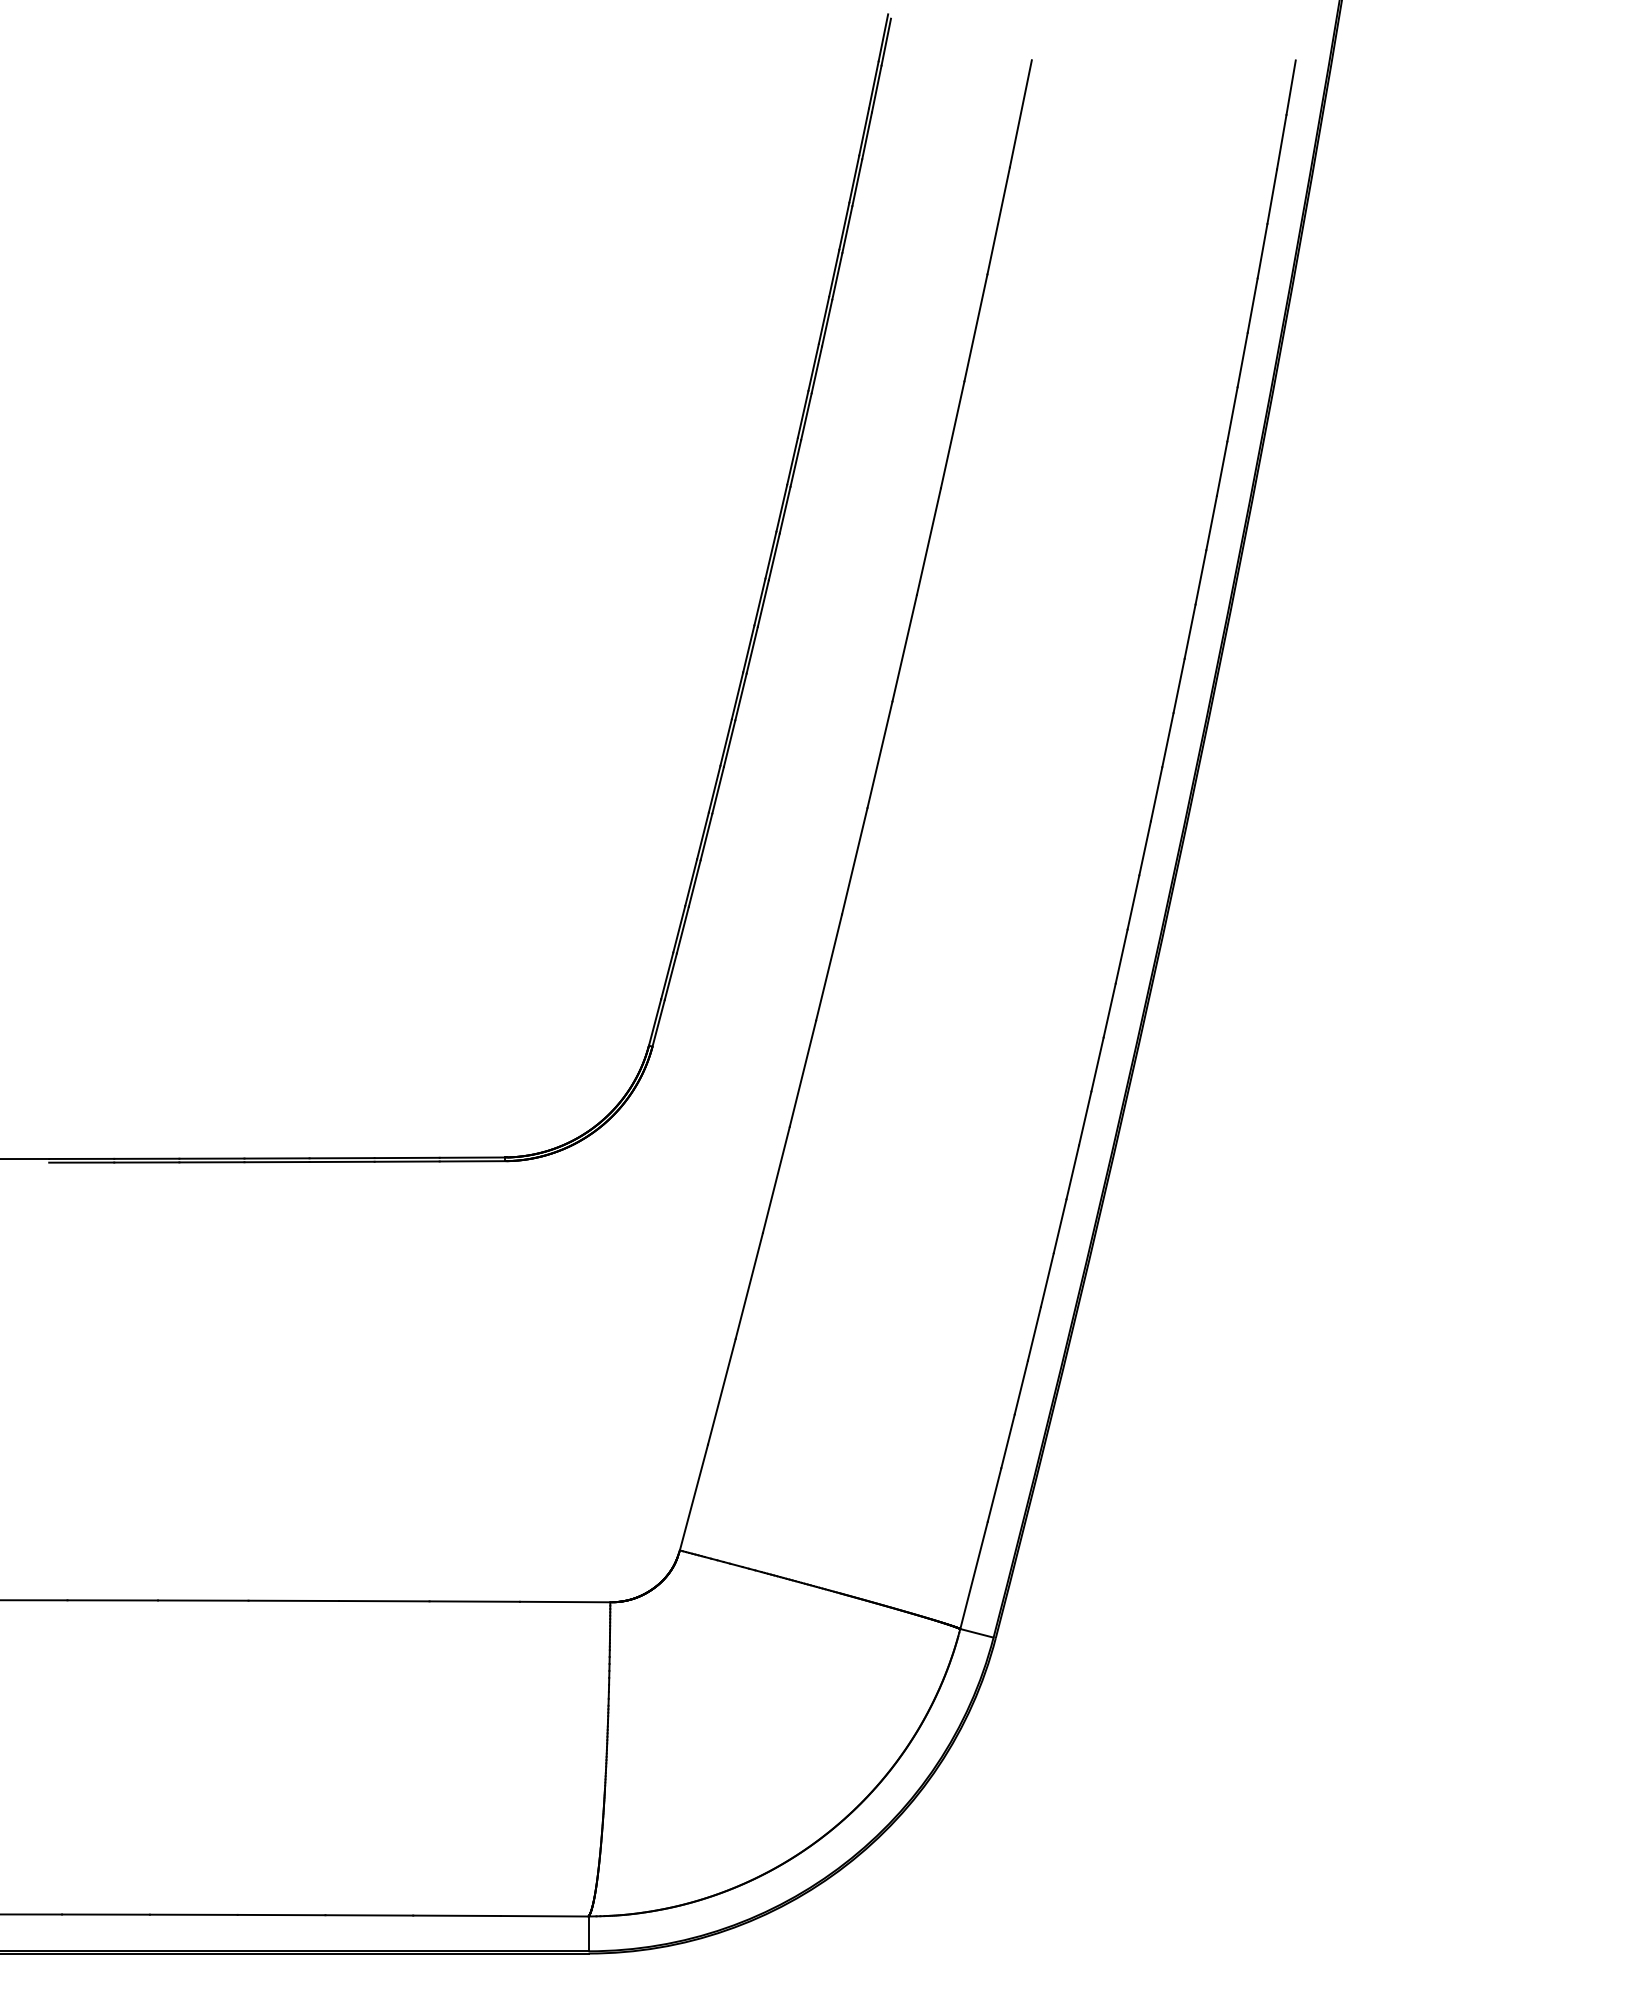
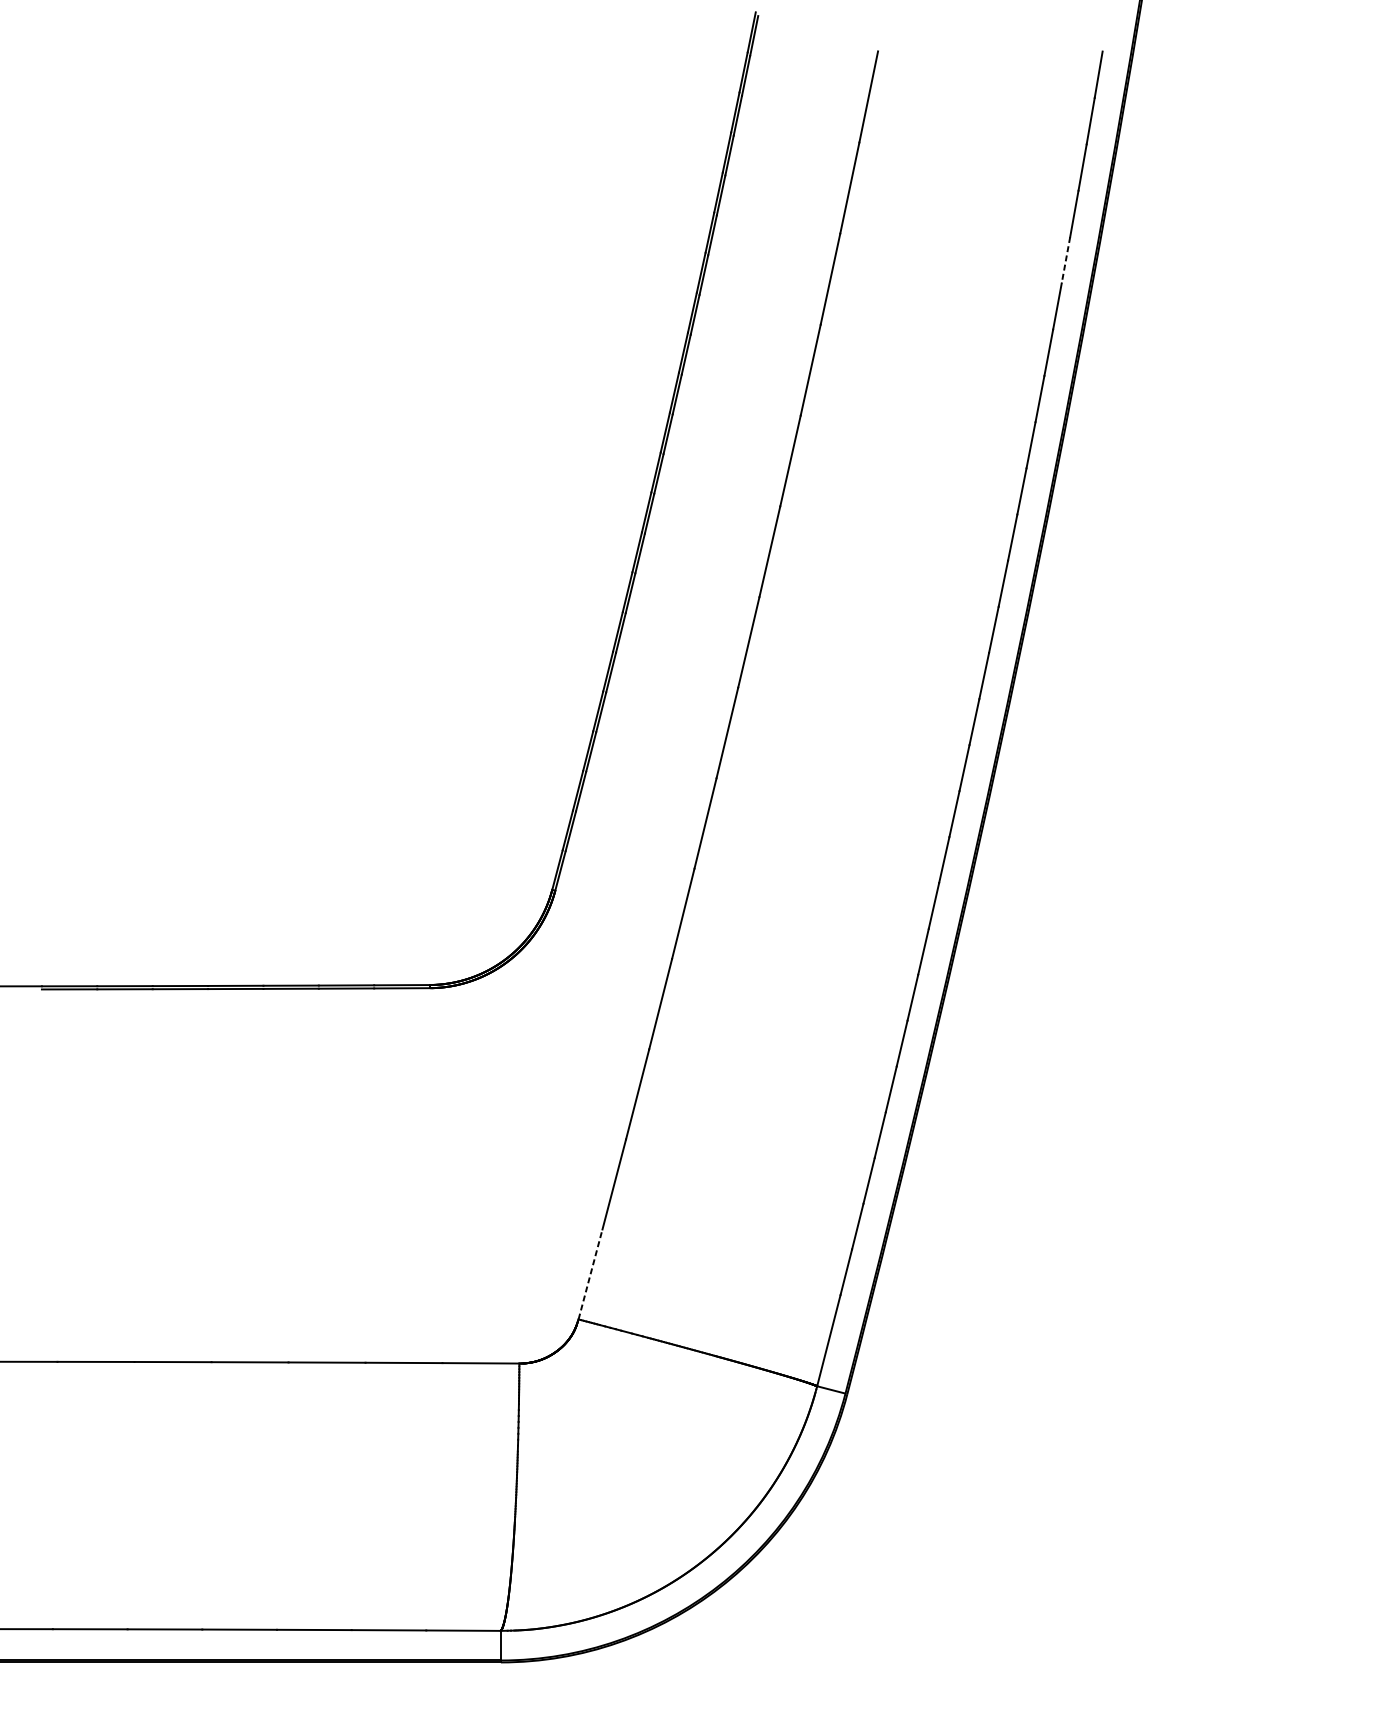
line: (1252, 305) -> (1065, 260), solid -> dashed
line: (693, 1497) -> (590, 1274), solid -> dashed

